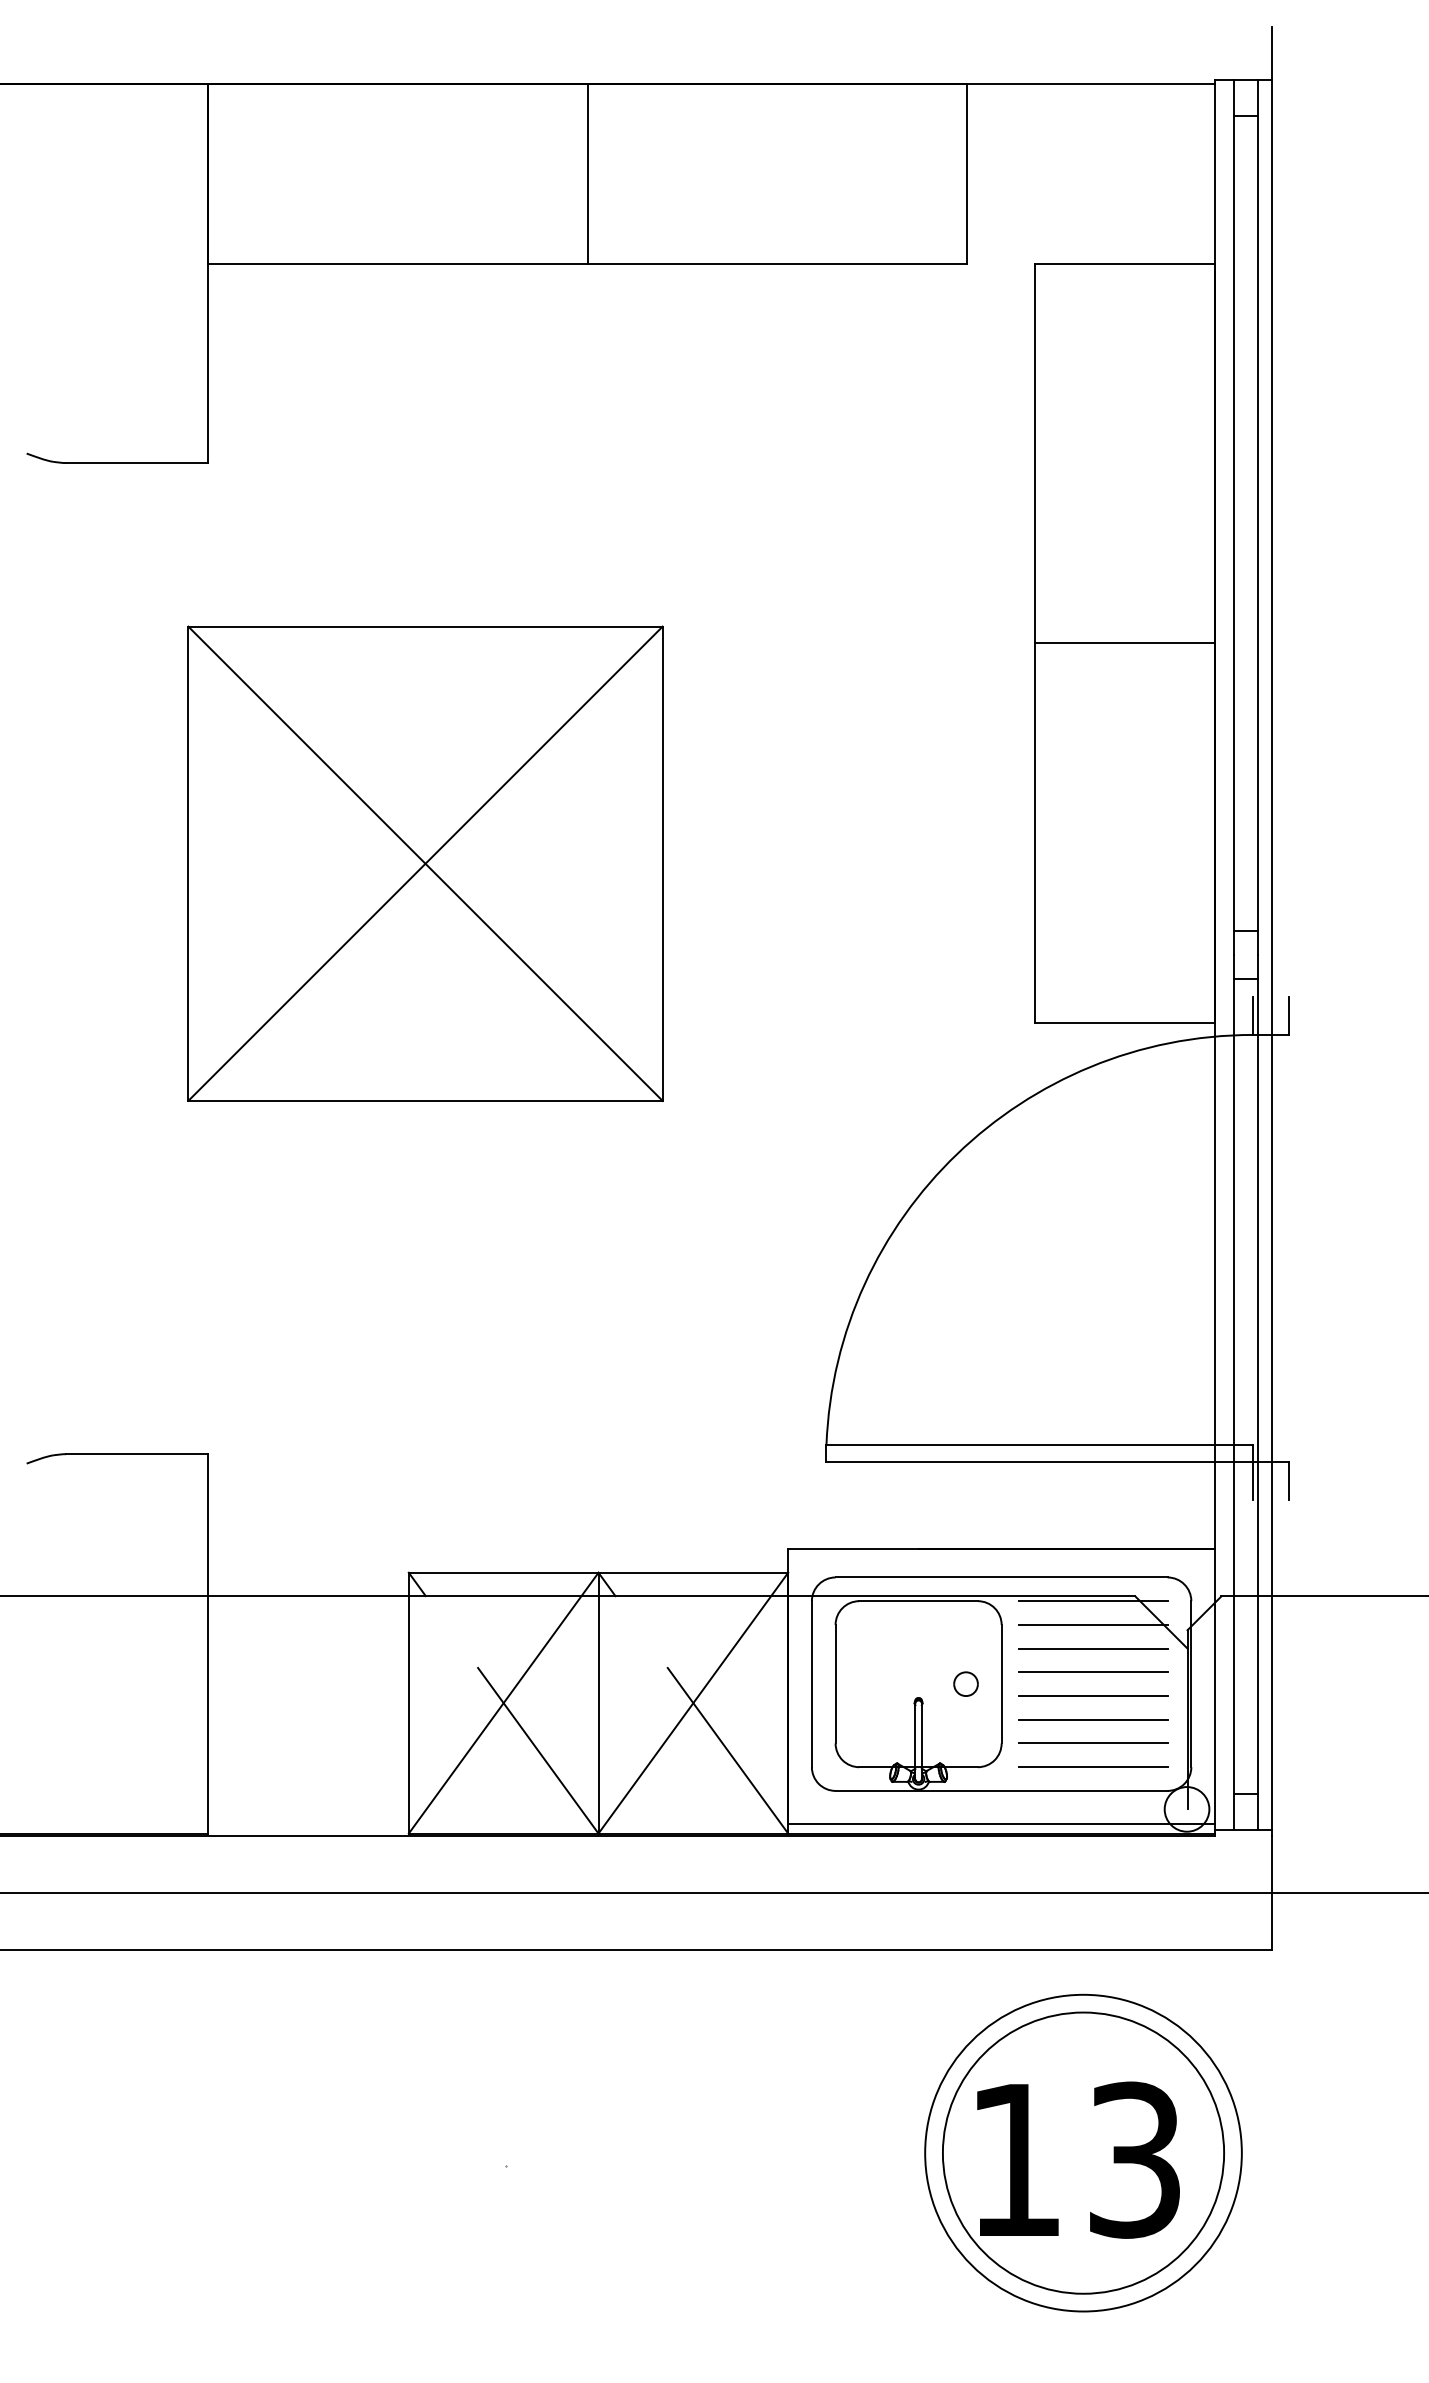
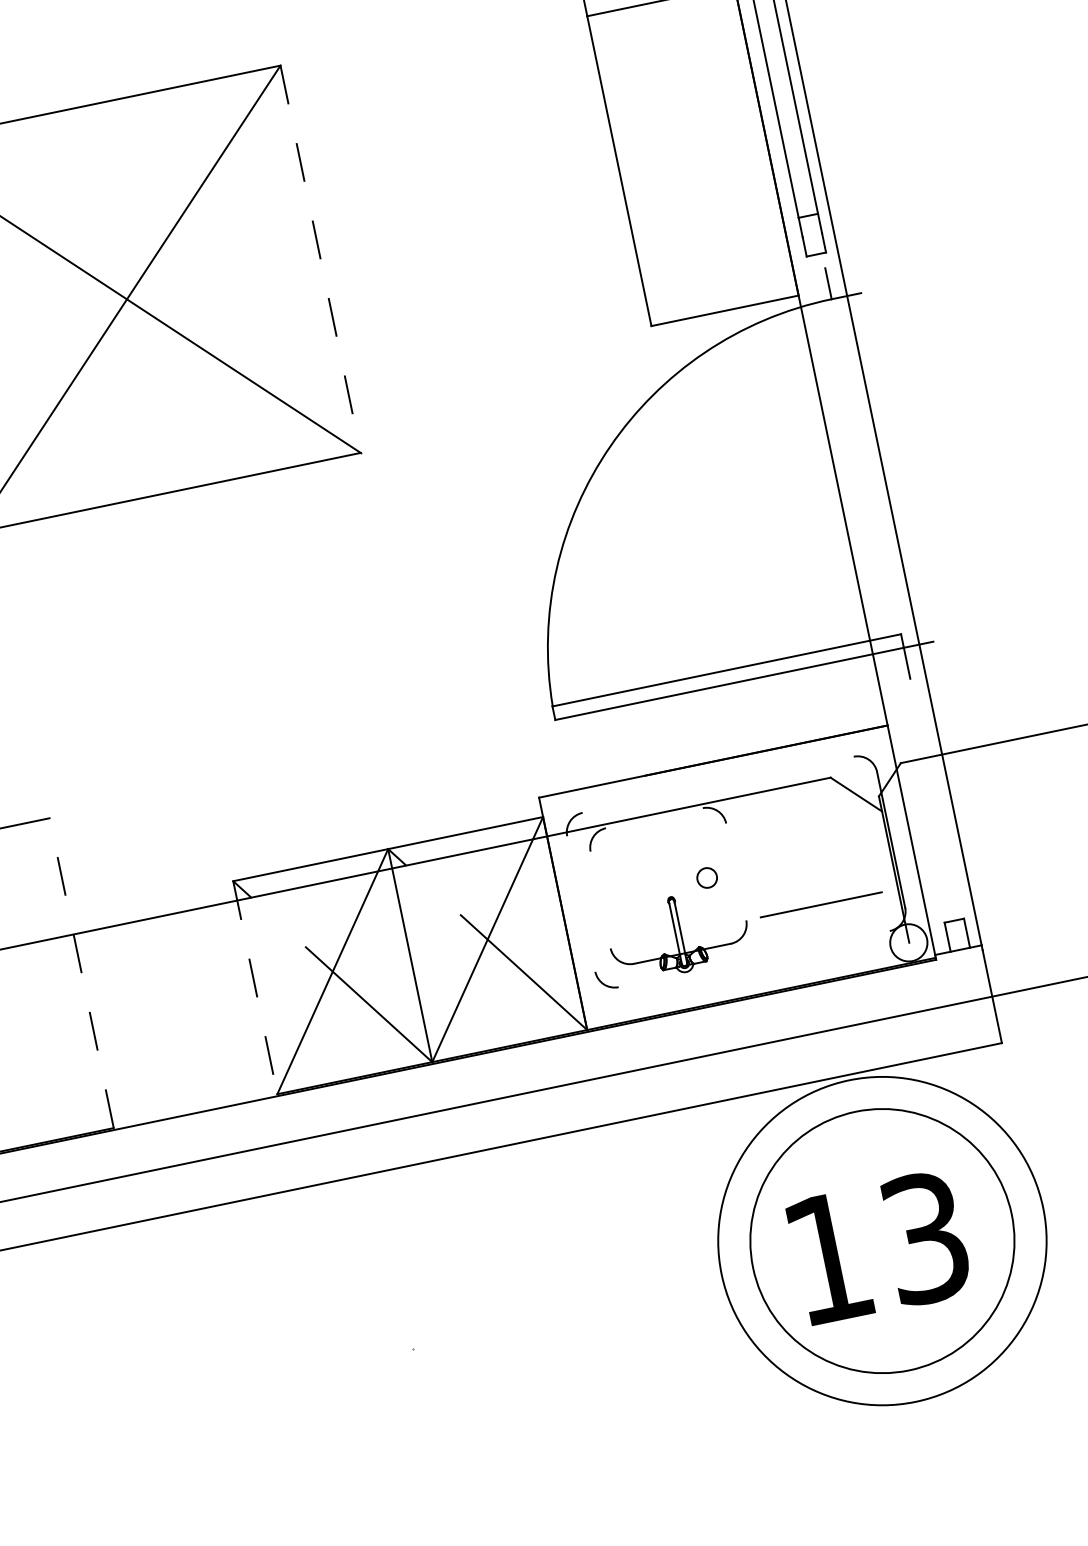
line: (662, 864) -> (320, 259), solid -> dashed
line: (1289, 1015) -> (858, 277), removed
line: (1233, 1386) -> (875, 589), removed
line: (1257, 1386) -> (894, 585), removed
line: (1289, 1480) -> (936, 656), removed
line: (1001, 1577) -> (718, 784), removed
line: (918, 1601) -> (654, 818), removed
line: (1093, 1601) -> (797, 788), removed
line: (1093, 1624) -> (801, 807), removed
line: (208, 1643) -> (81, 972), solid -> dashed
line: (1093, 1648) -> (805, 827), removed
line: (1093, 1672) -> (809, 846), removed
line: (835, 1683) -> (600, 899), removed
line: (1001, 1683) -> (736, 871), removed
line: (811, 1684) -> (581, 904), removed
line: (1093, 1696) -> (813, 866), removed
line: (408, 1703) -> (255, 988), solid -> dashed
line: (1093, 1719) -> (817, 885), removed
line: (1093, 1767) -> (825, 924), removed
line: (1001, 1790) -> (754, 958), removed
line: (1001, 1824) -> (759, 986), removed
circle: (1083, 2152) -> (882, 1240), size x1.4

